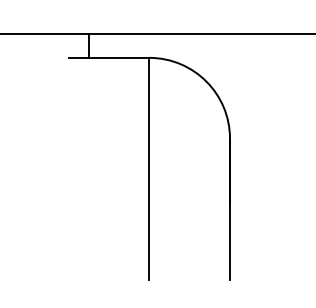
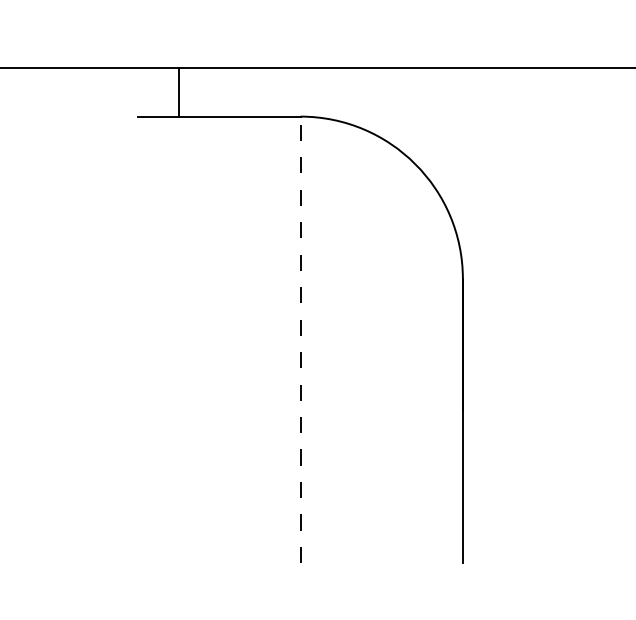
line: (149, 168) -> (300, 339), solid -> dashed

